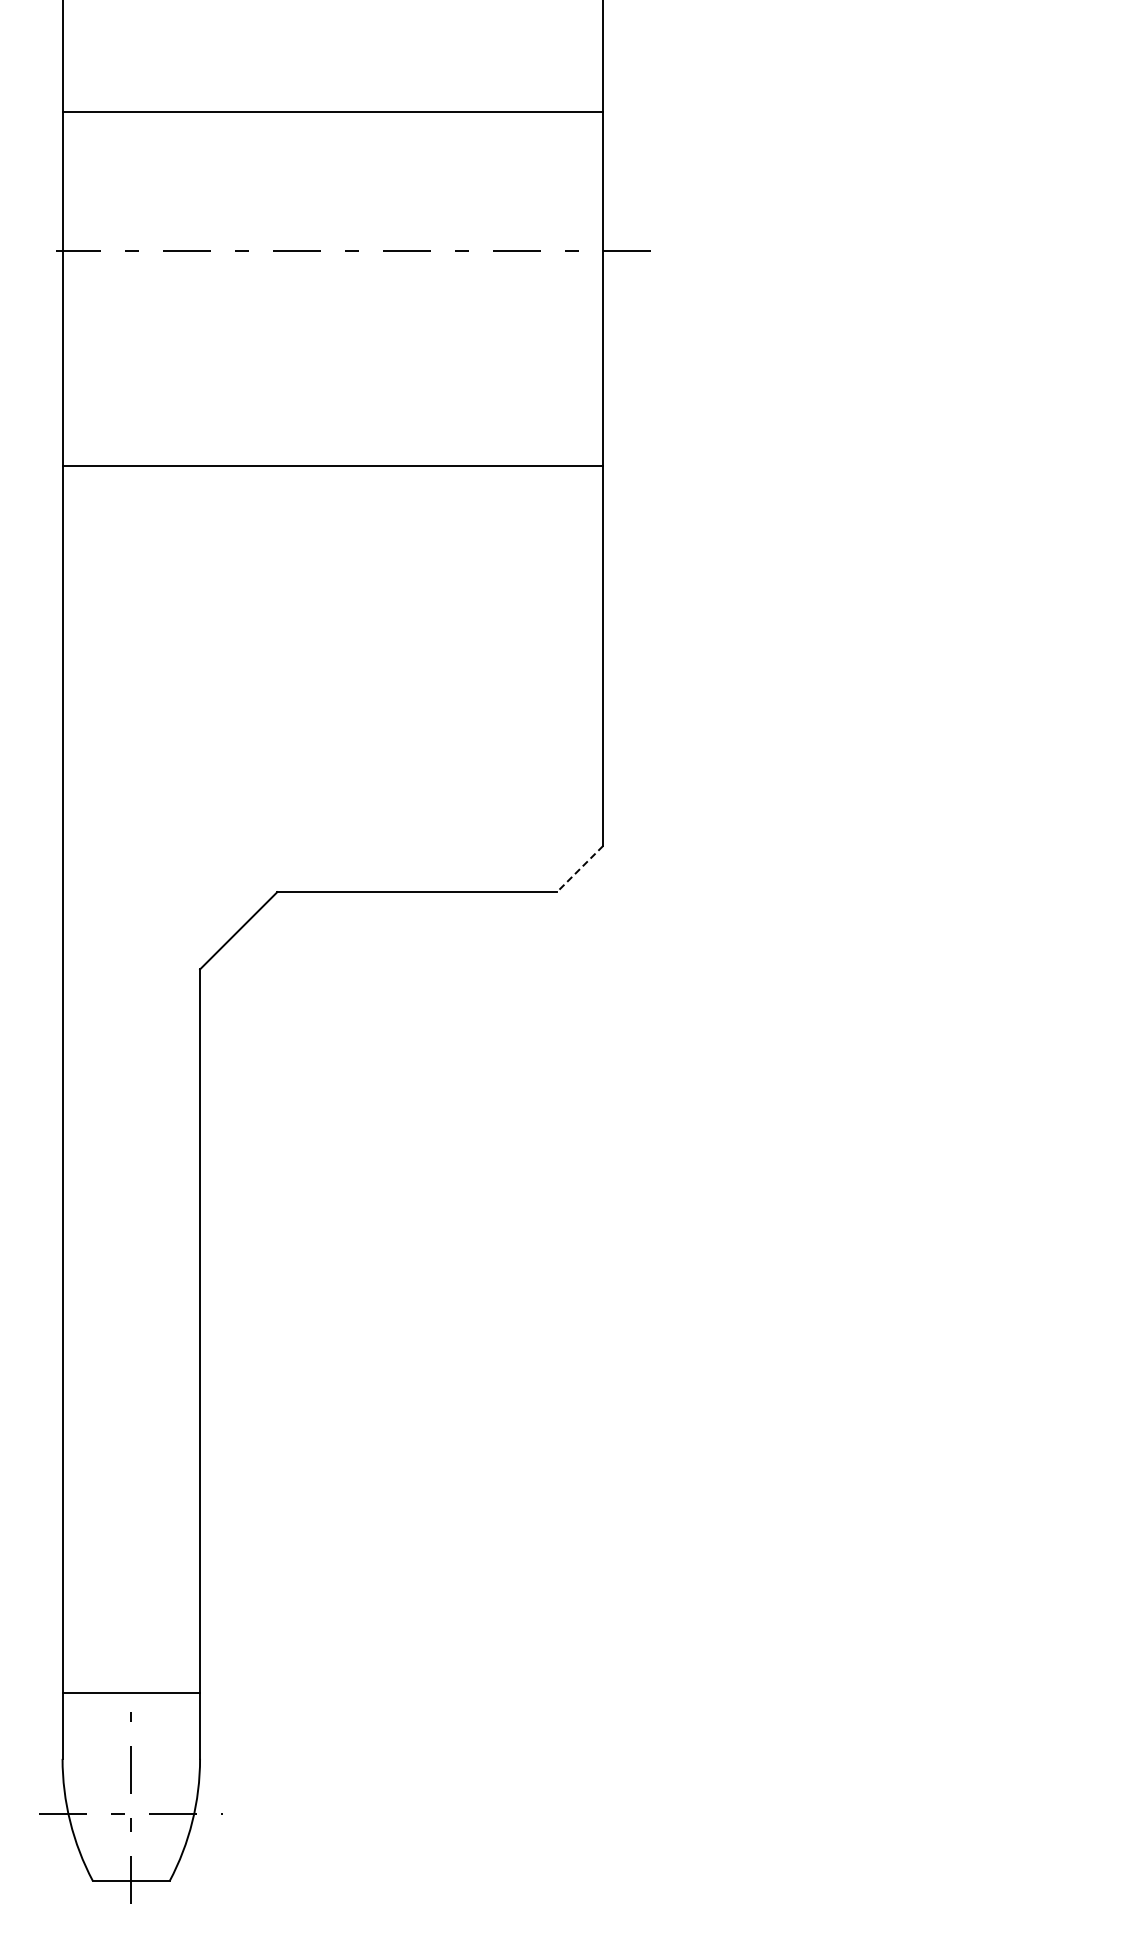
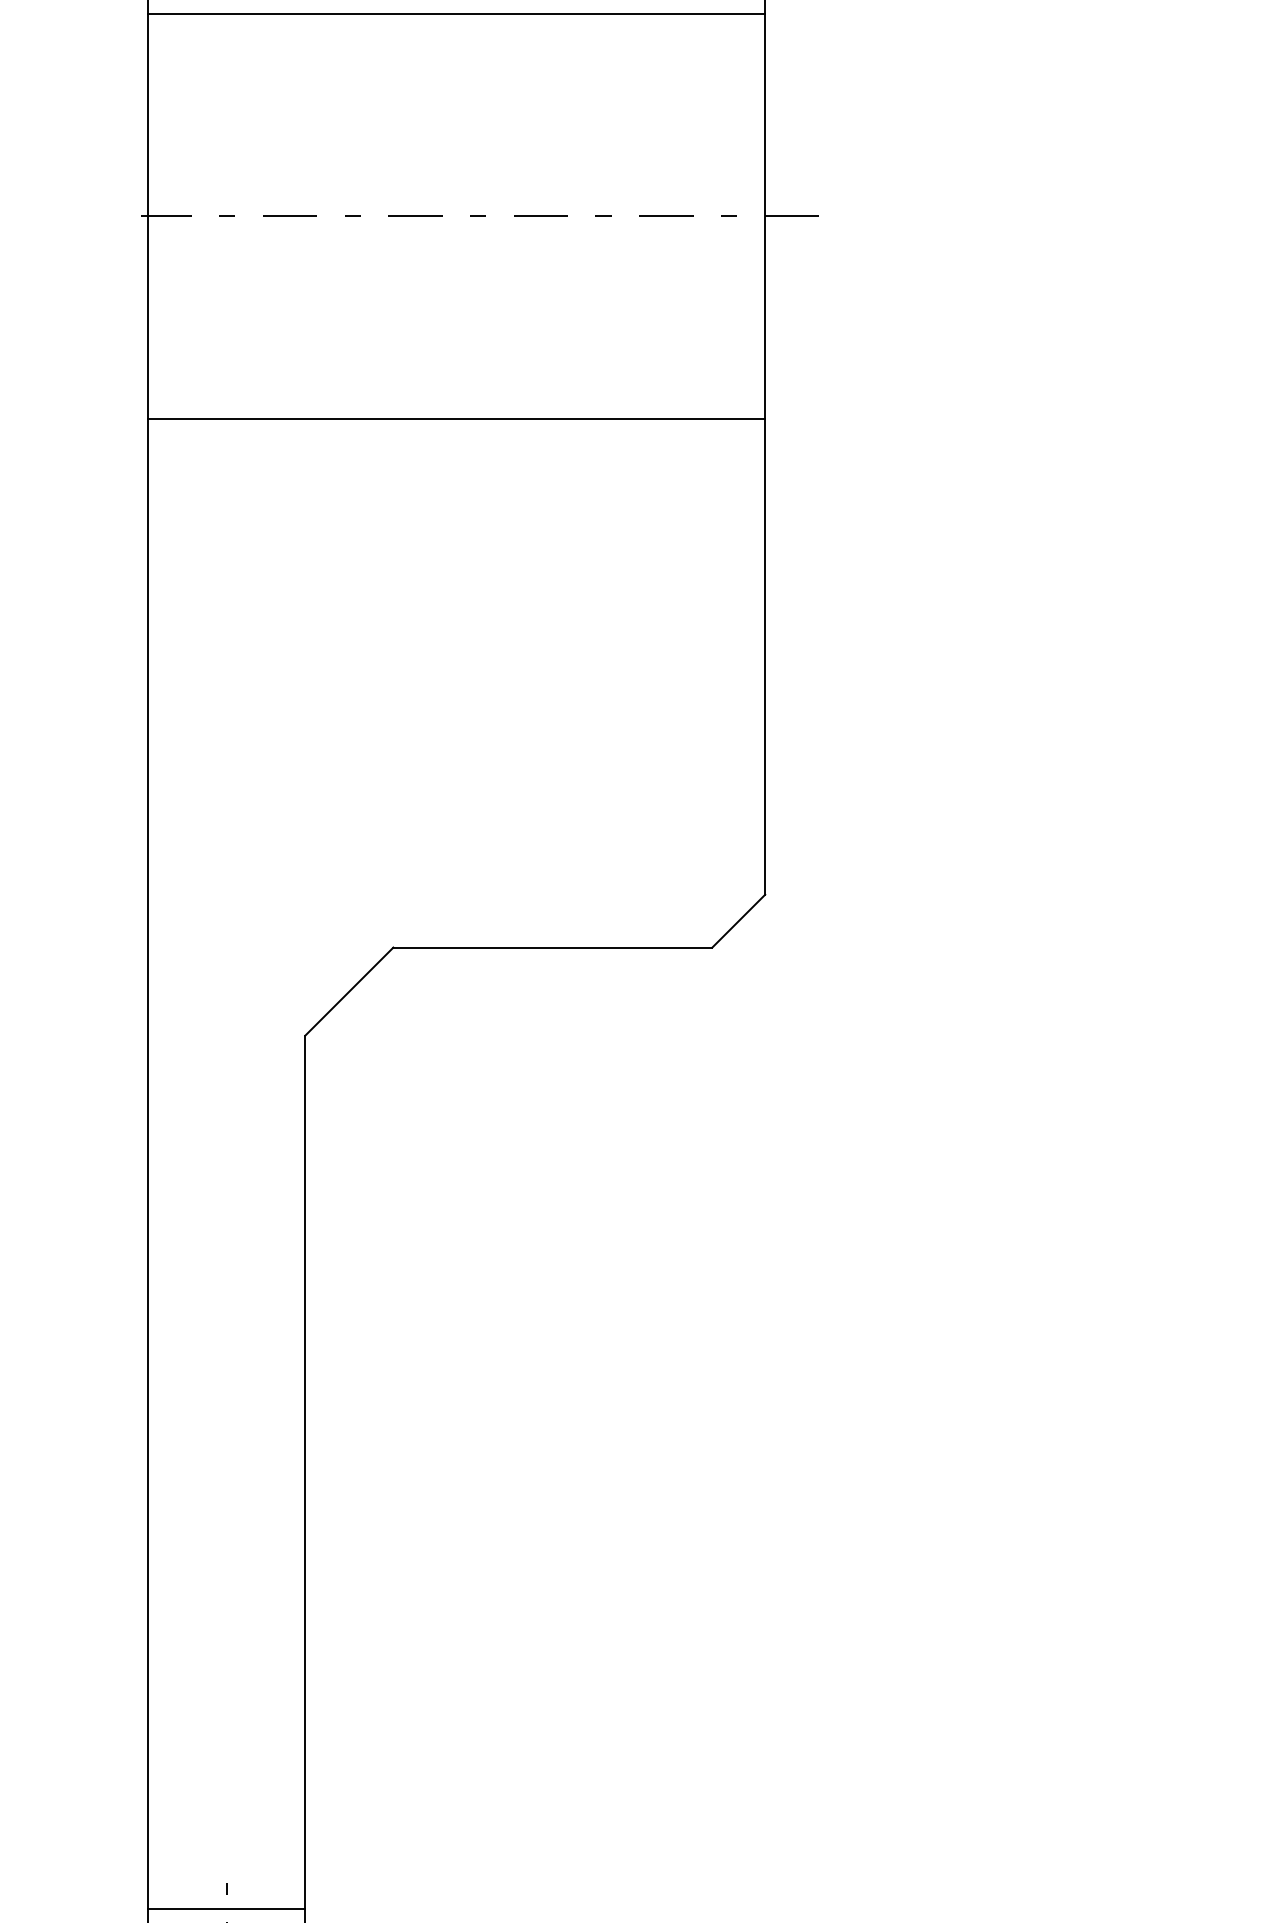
line: (332, 112) -> (456, 13), moved
line: (332, 465) -> (456, 418), moved
line: (580, 868) -> (739, 920), dashed -> solid
line: (131, 1693) -> (227, 1909), moved

